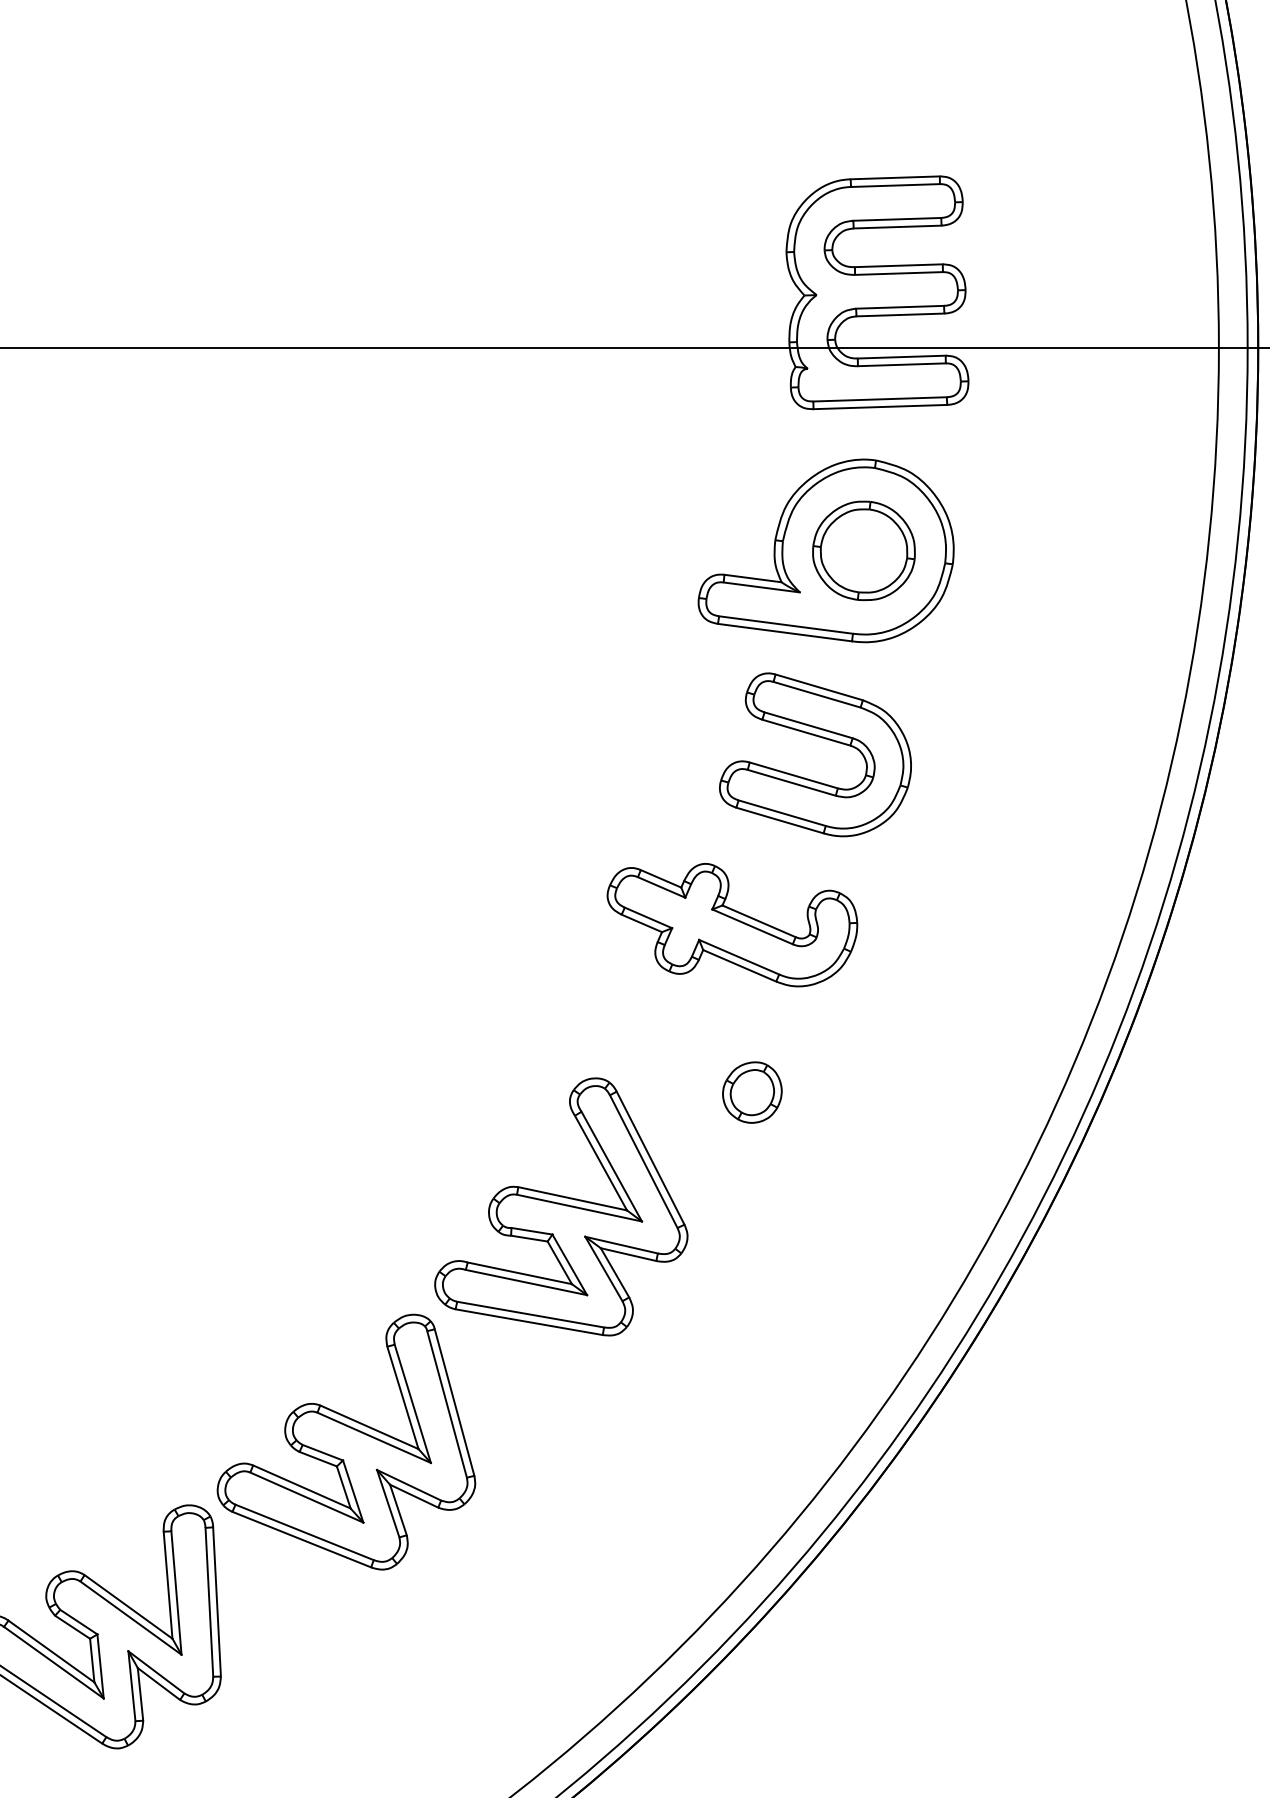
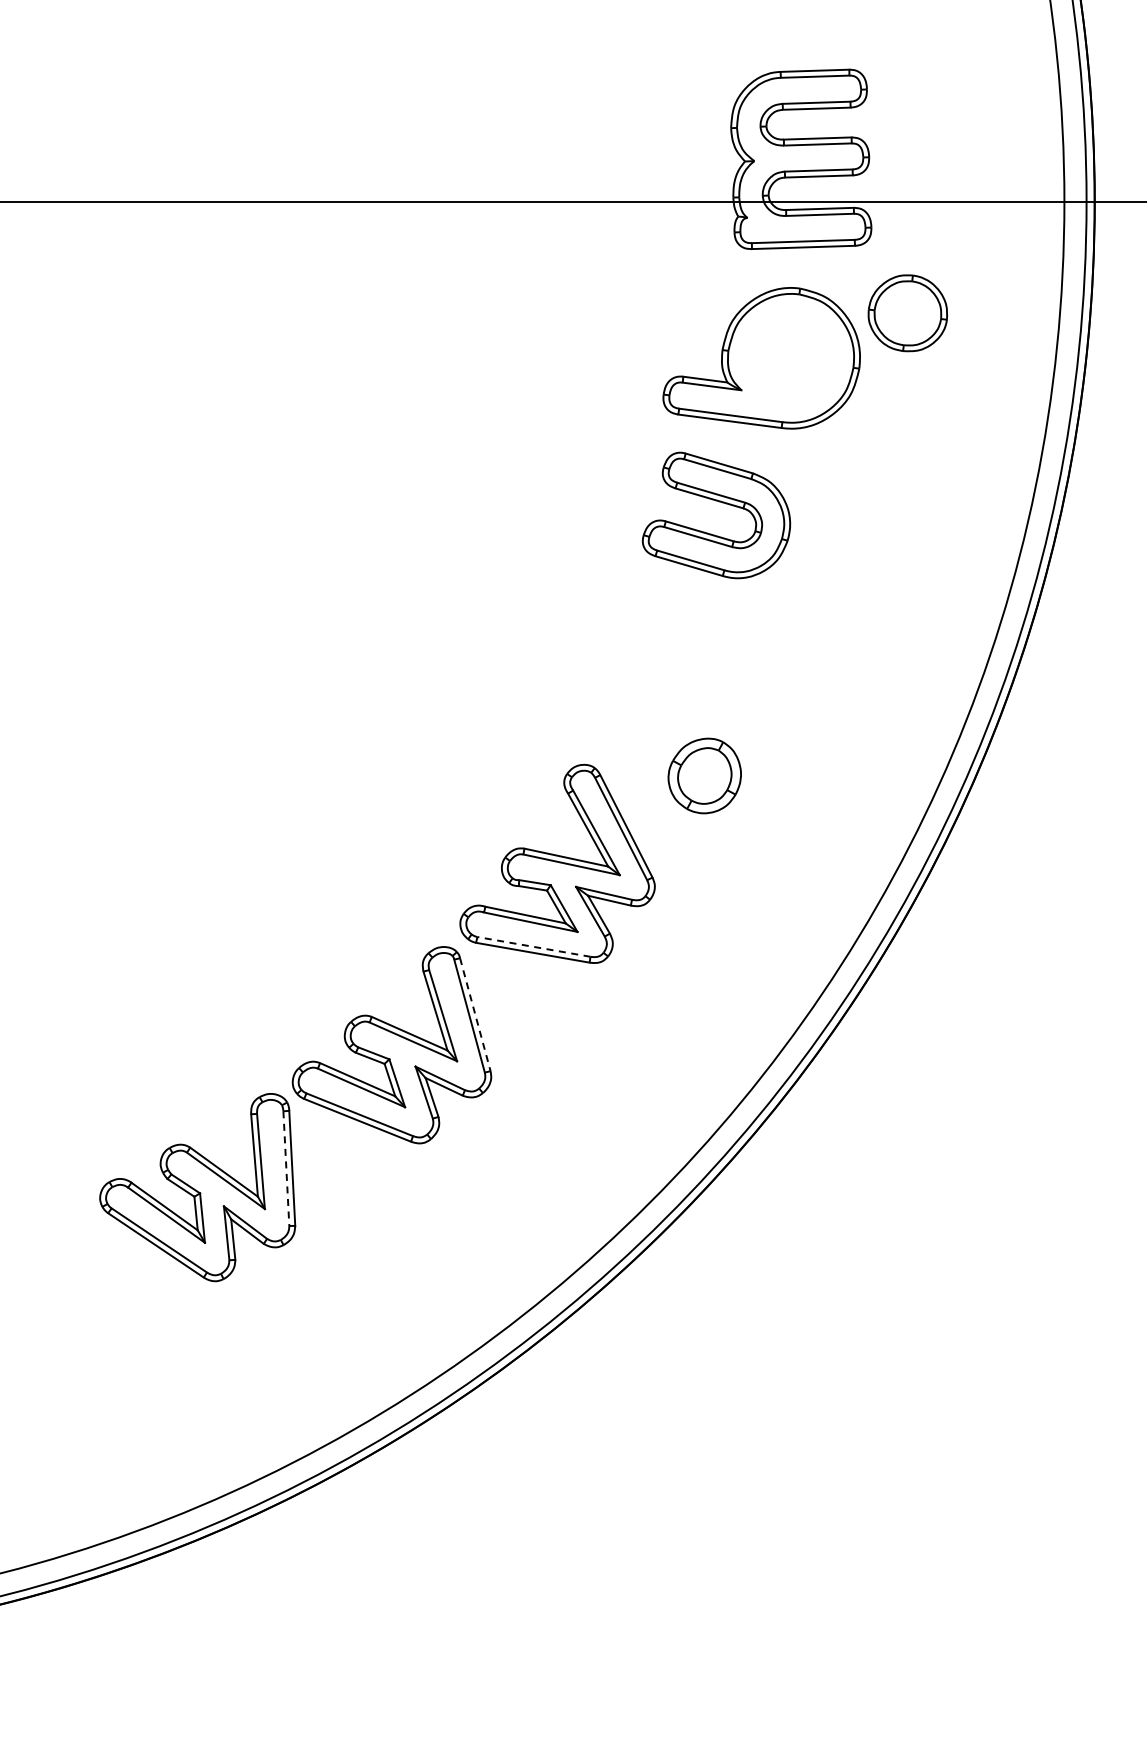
part: (863, 551) -> (907, 313), moved
part: (819, 737) -> (719, 502), moved
part: (732, 924) -> (689, 646), removed
part: (751, 1092) -> (704, 775), size x1.6
line: (530, 1314) -> (533, 946), solid -> dashed
line: (454, 1402) -> (475, 1014), solid -> dashed
line: (209, 1603) -> (286, 1169), solid -> dashed

